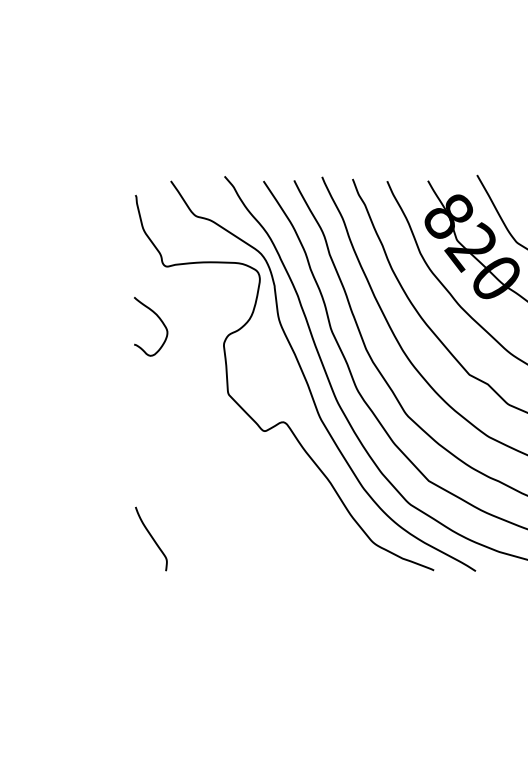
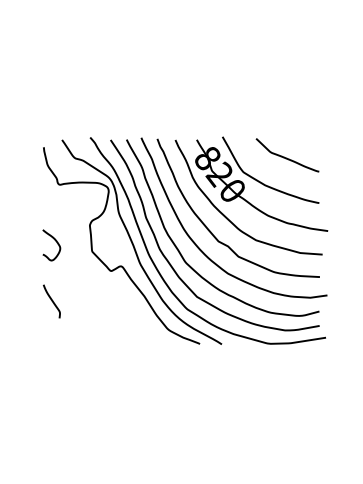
curve: (158, 319) -> (55, 241), moved
curve: (150, 538) -> (51, 301), moved

